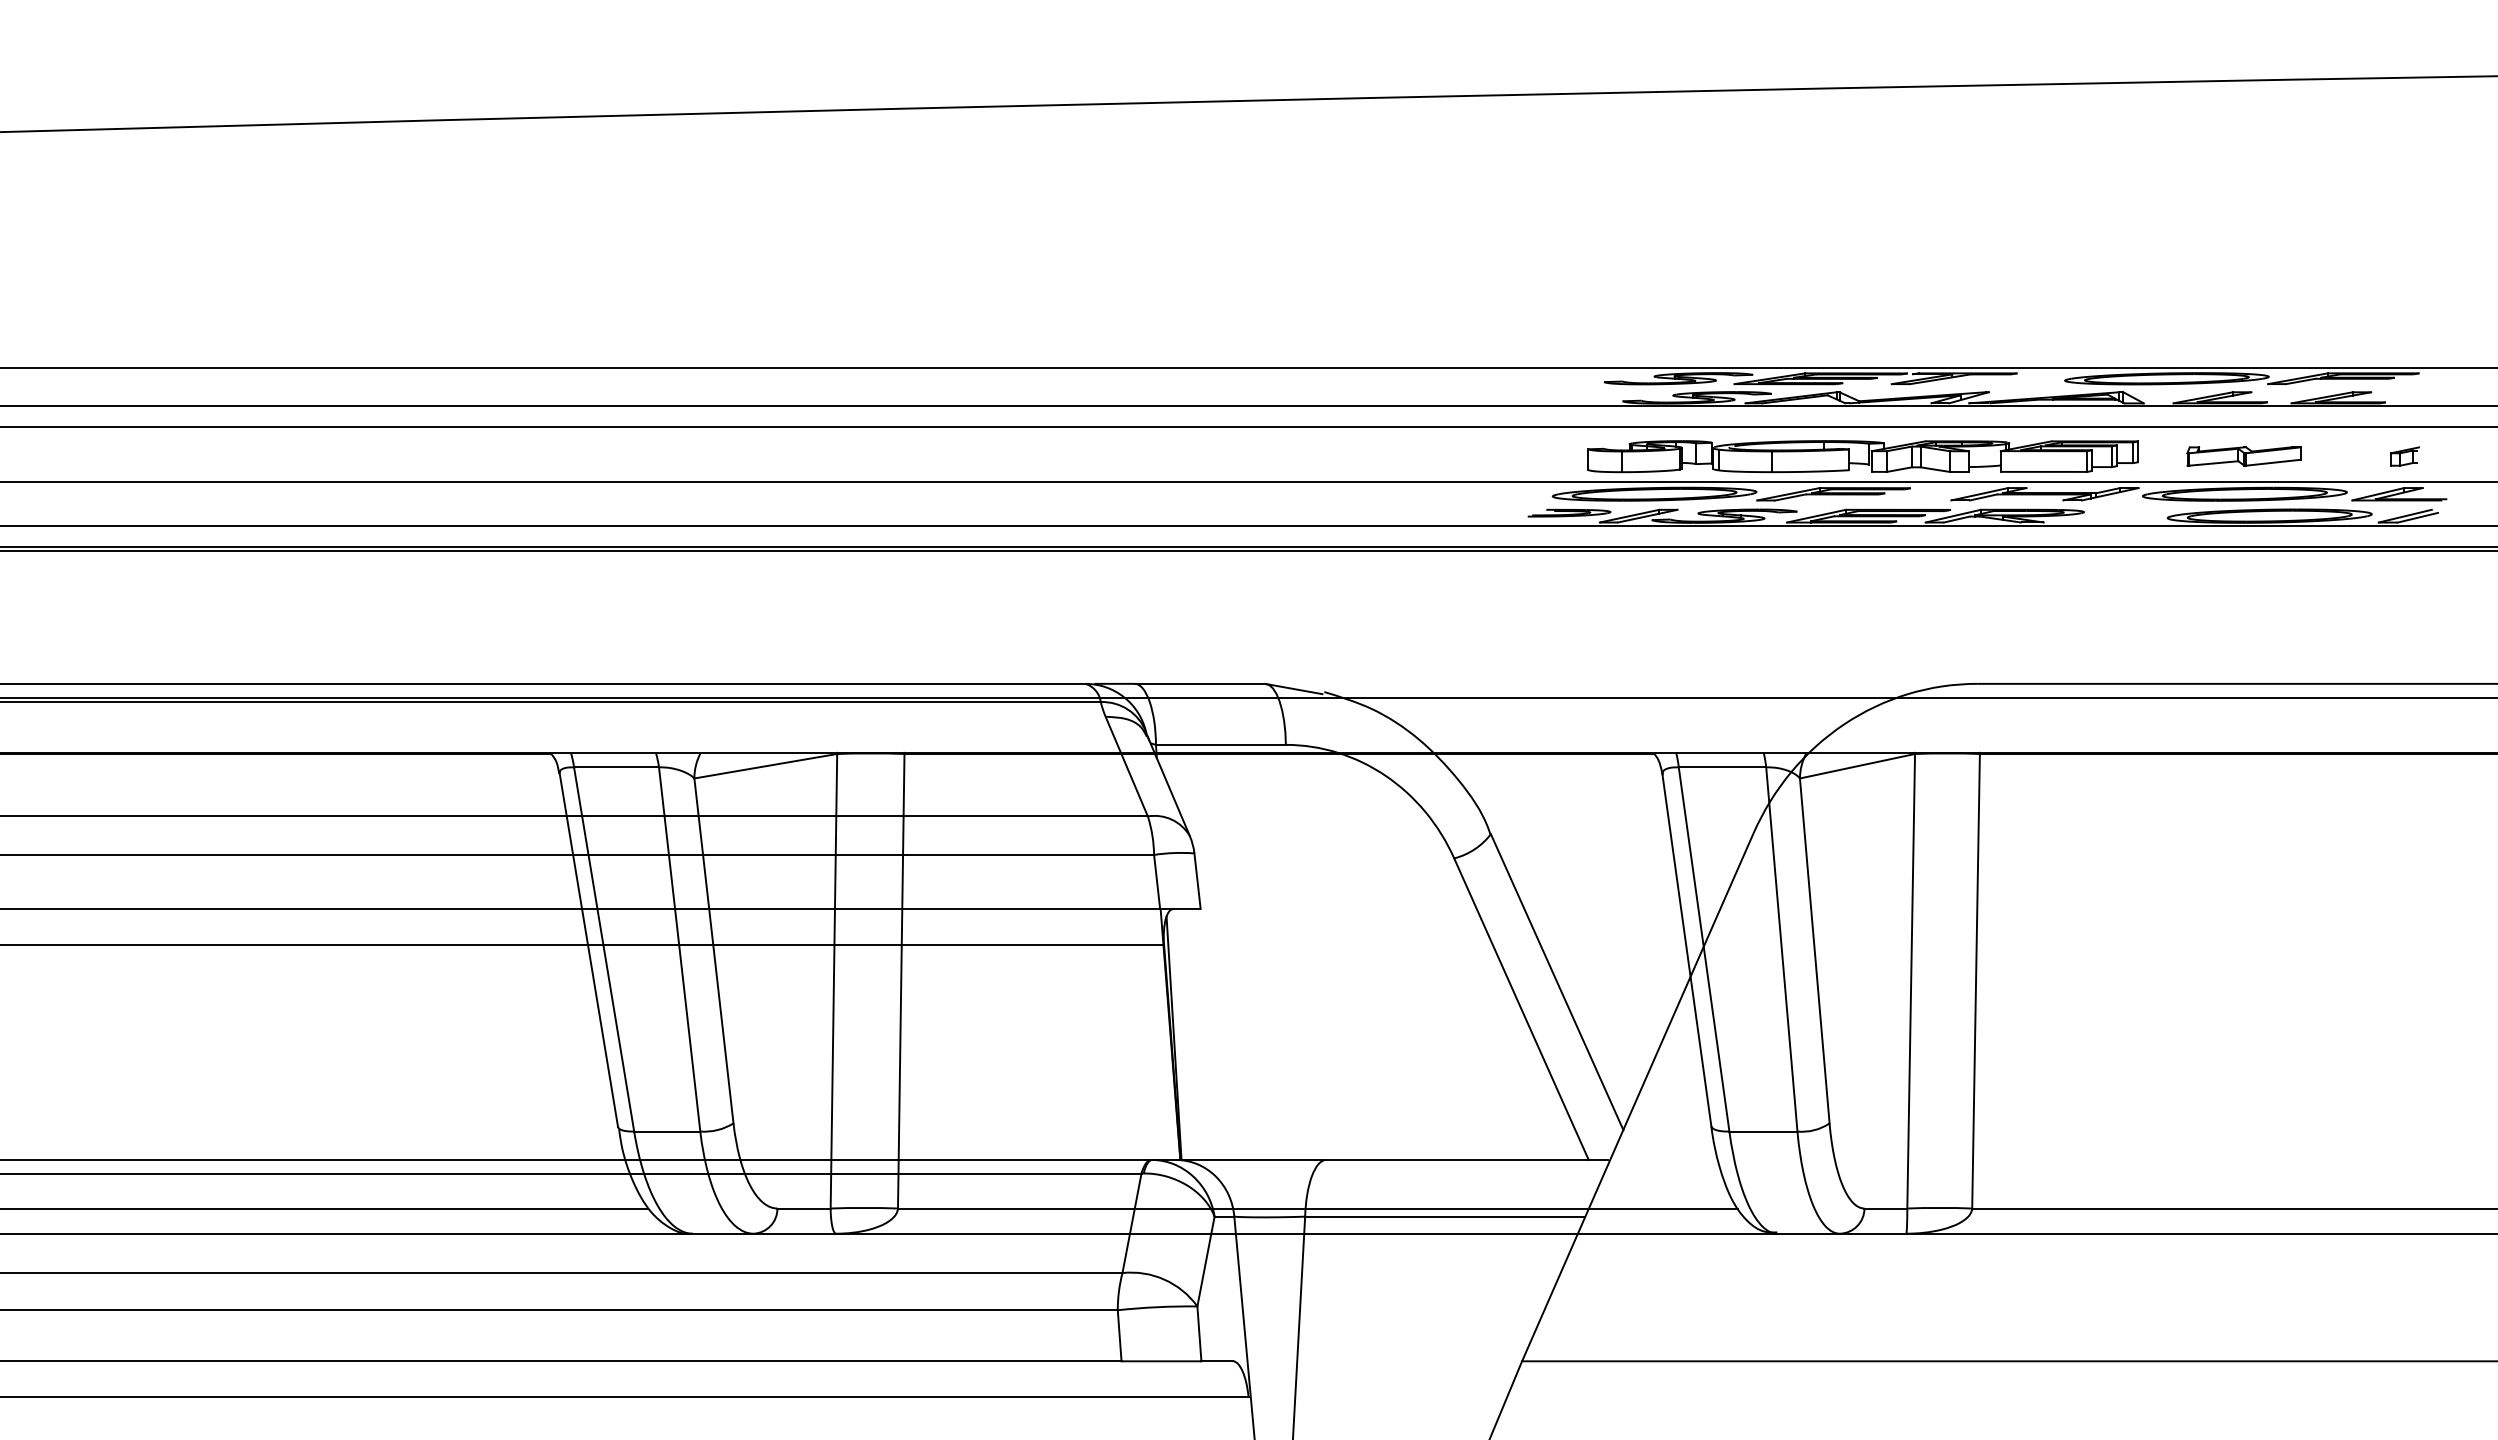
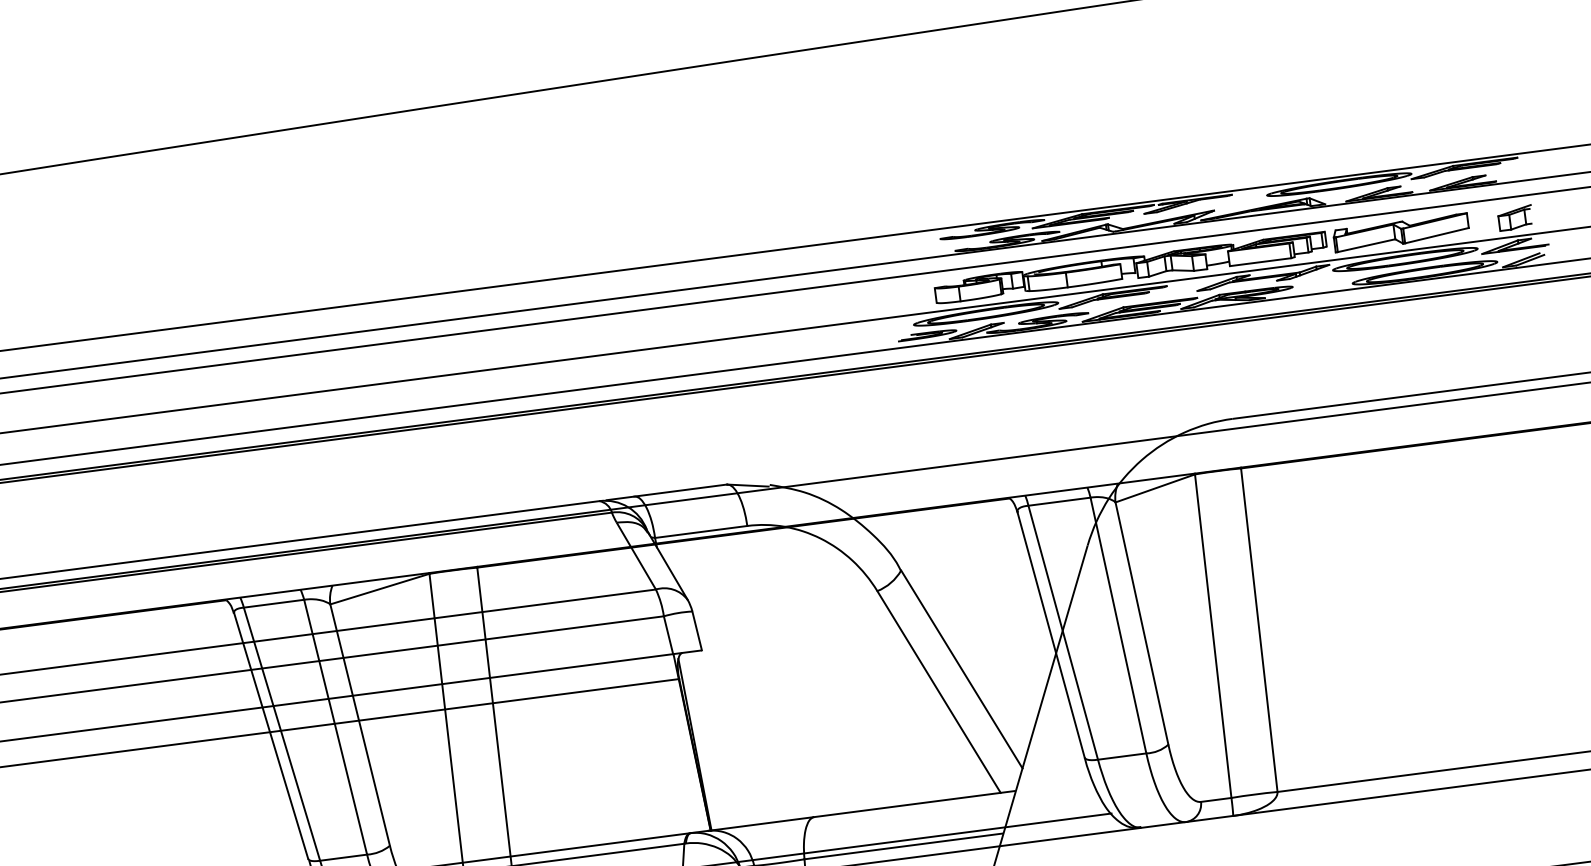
part: (2243, 456) -> (1400, 232), size x1.67
part: (2404, 456) -> (1515, 217), size x1.67

